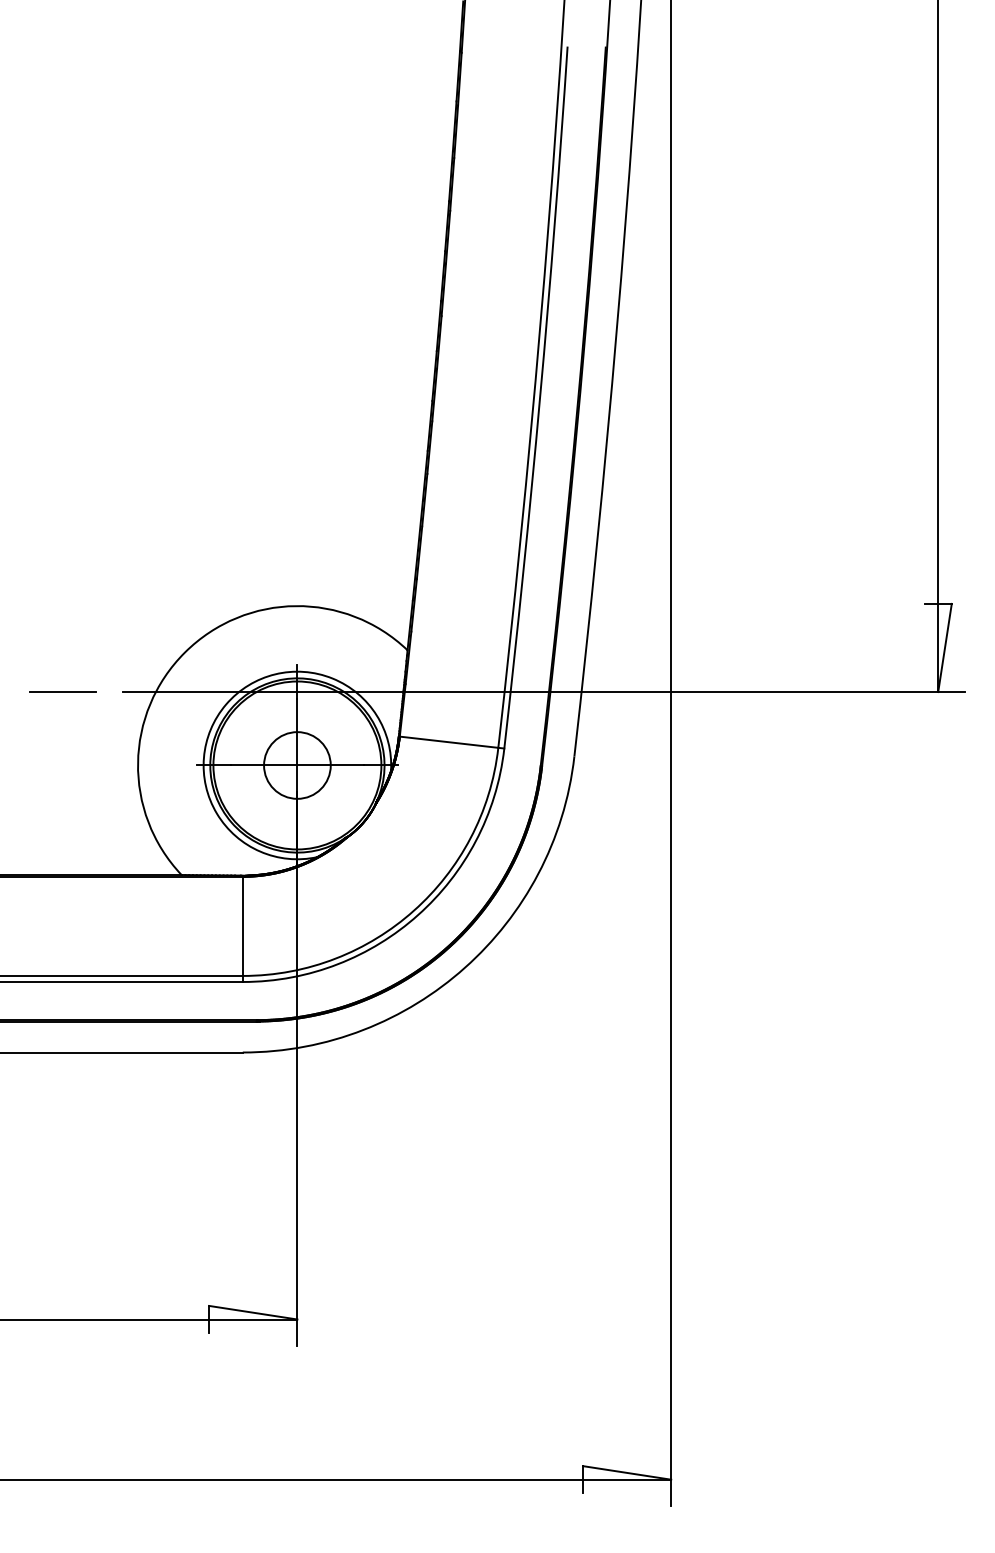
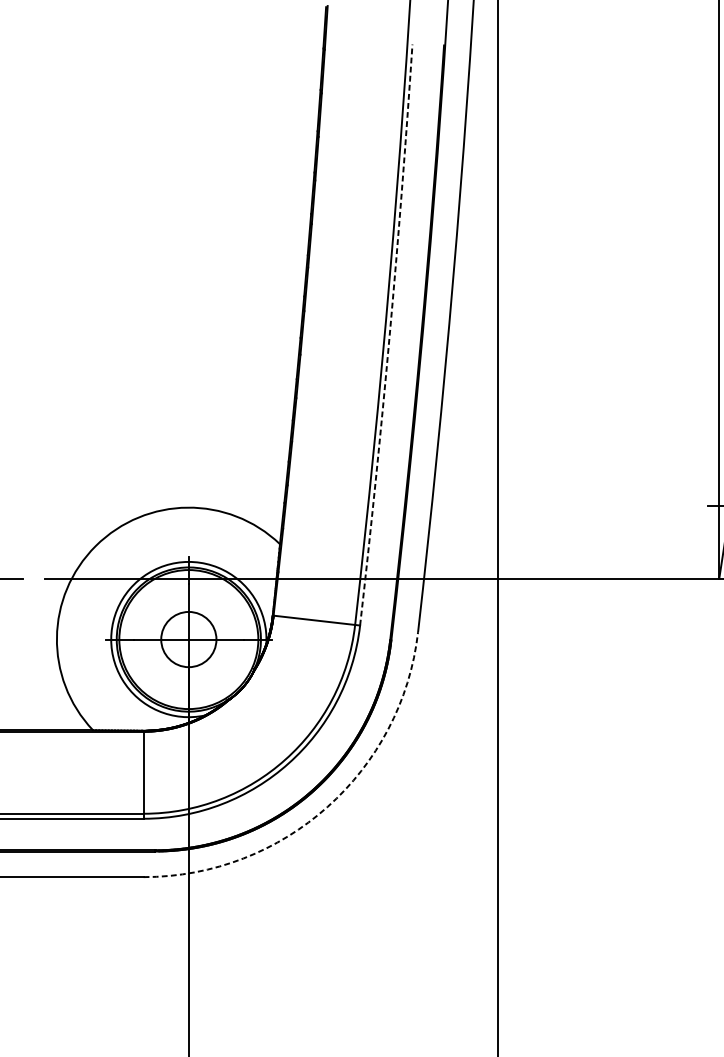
arc: (540, 397) -> (390, 334), solid -> dashed
arc: (465, 967) -> (327, 806), solid -> dashed

